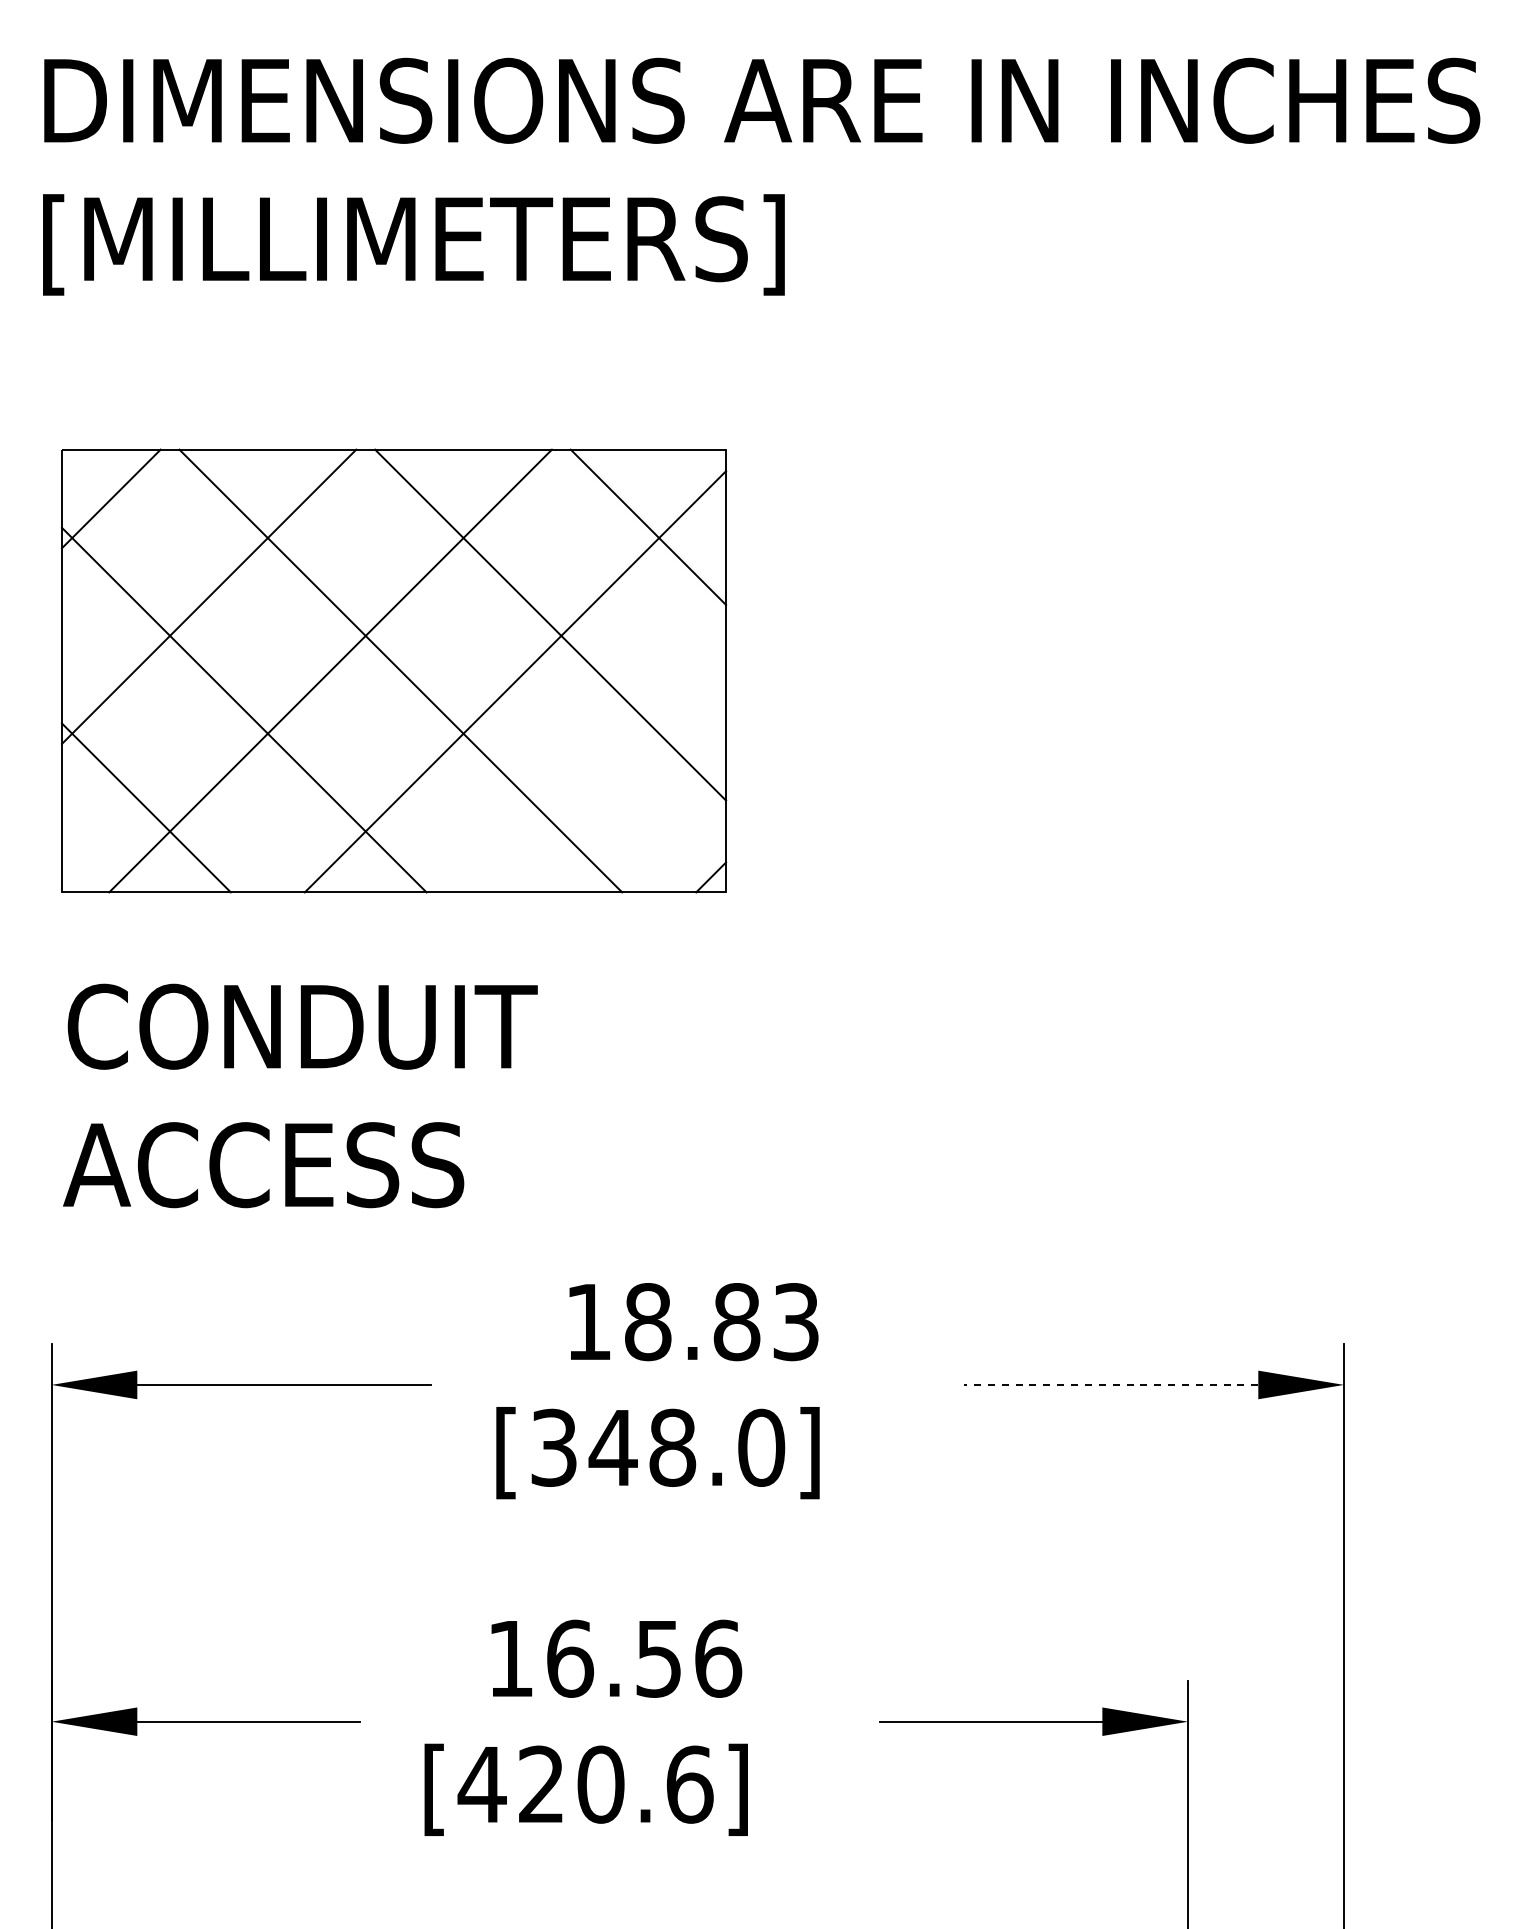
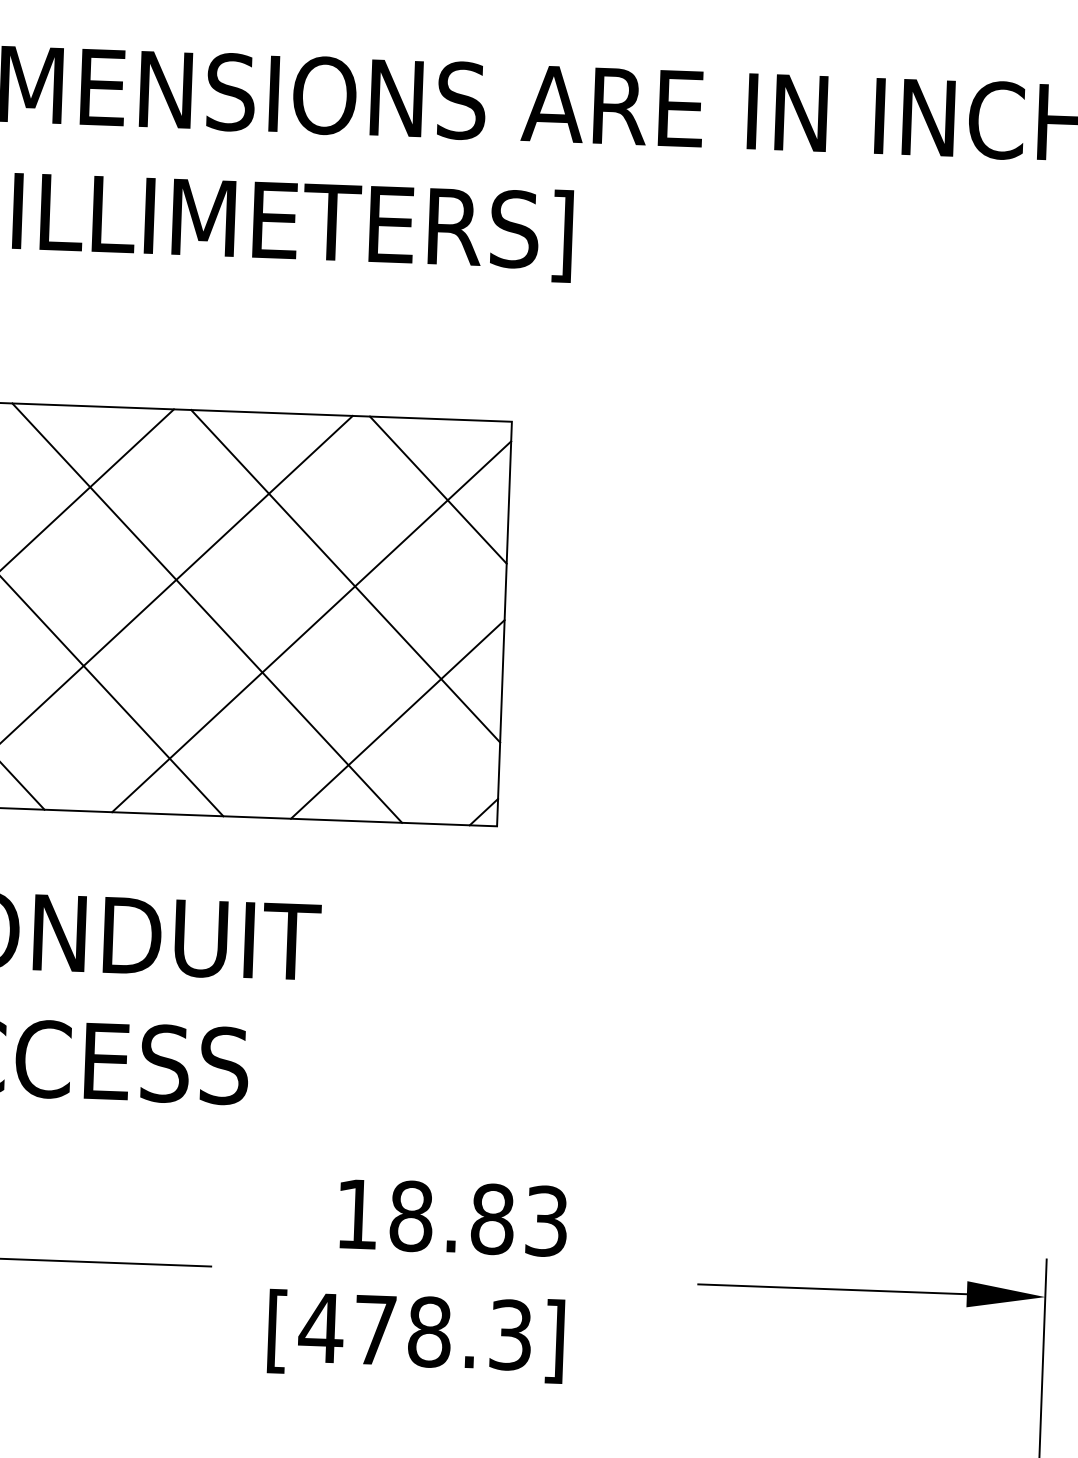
line: (613, 779) -> (397, 719), added
line: (1111, 1384) -> (832, 1288), dashed -> solid
text: (657, 1447) -> (415, 1331), [348.0] -> [478.3]

